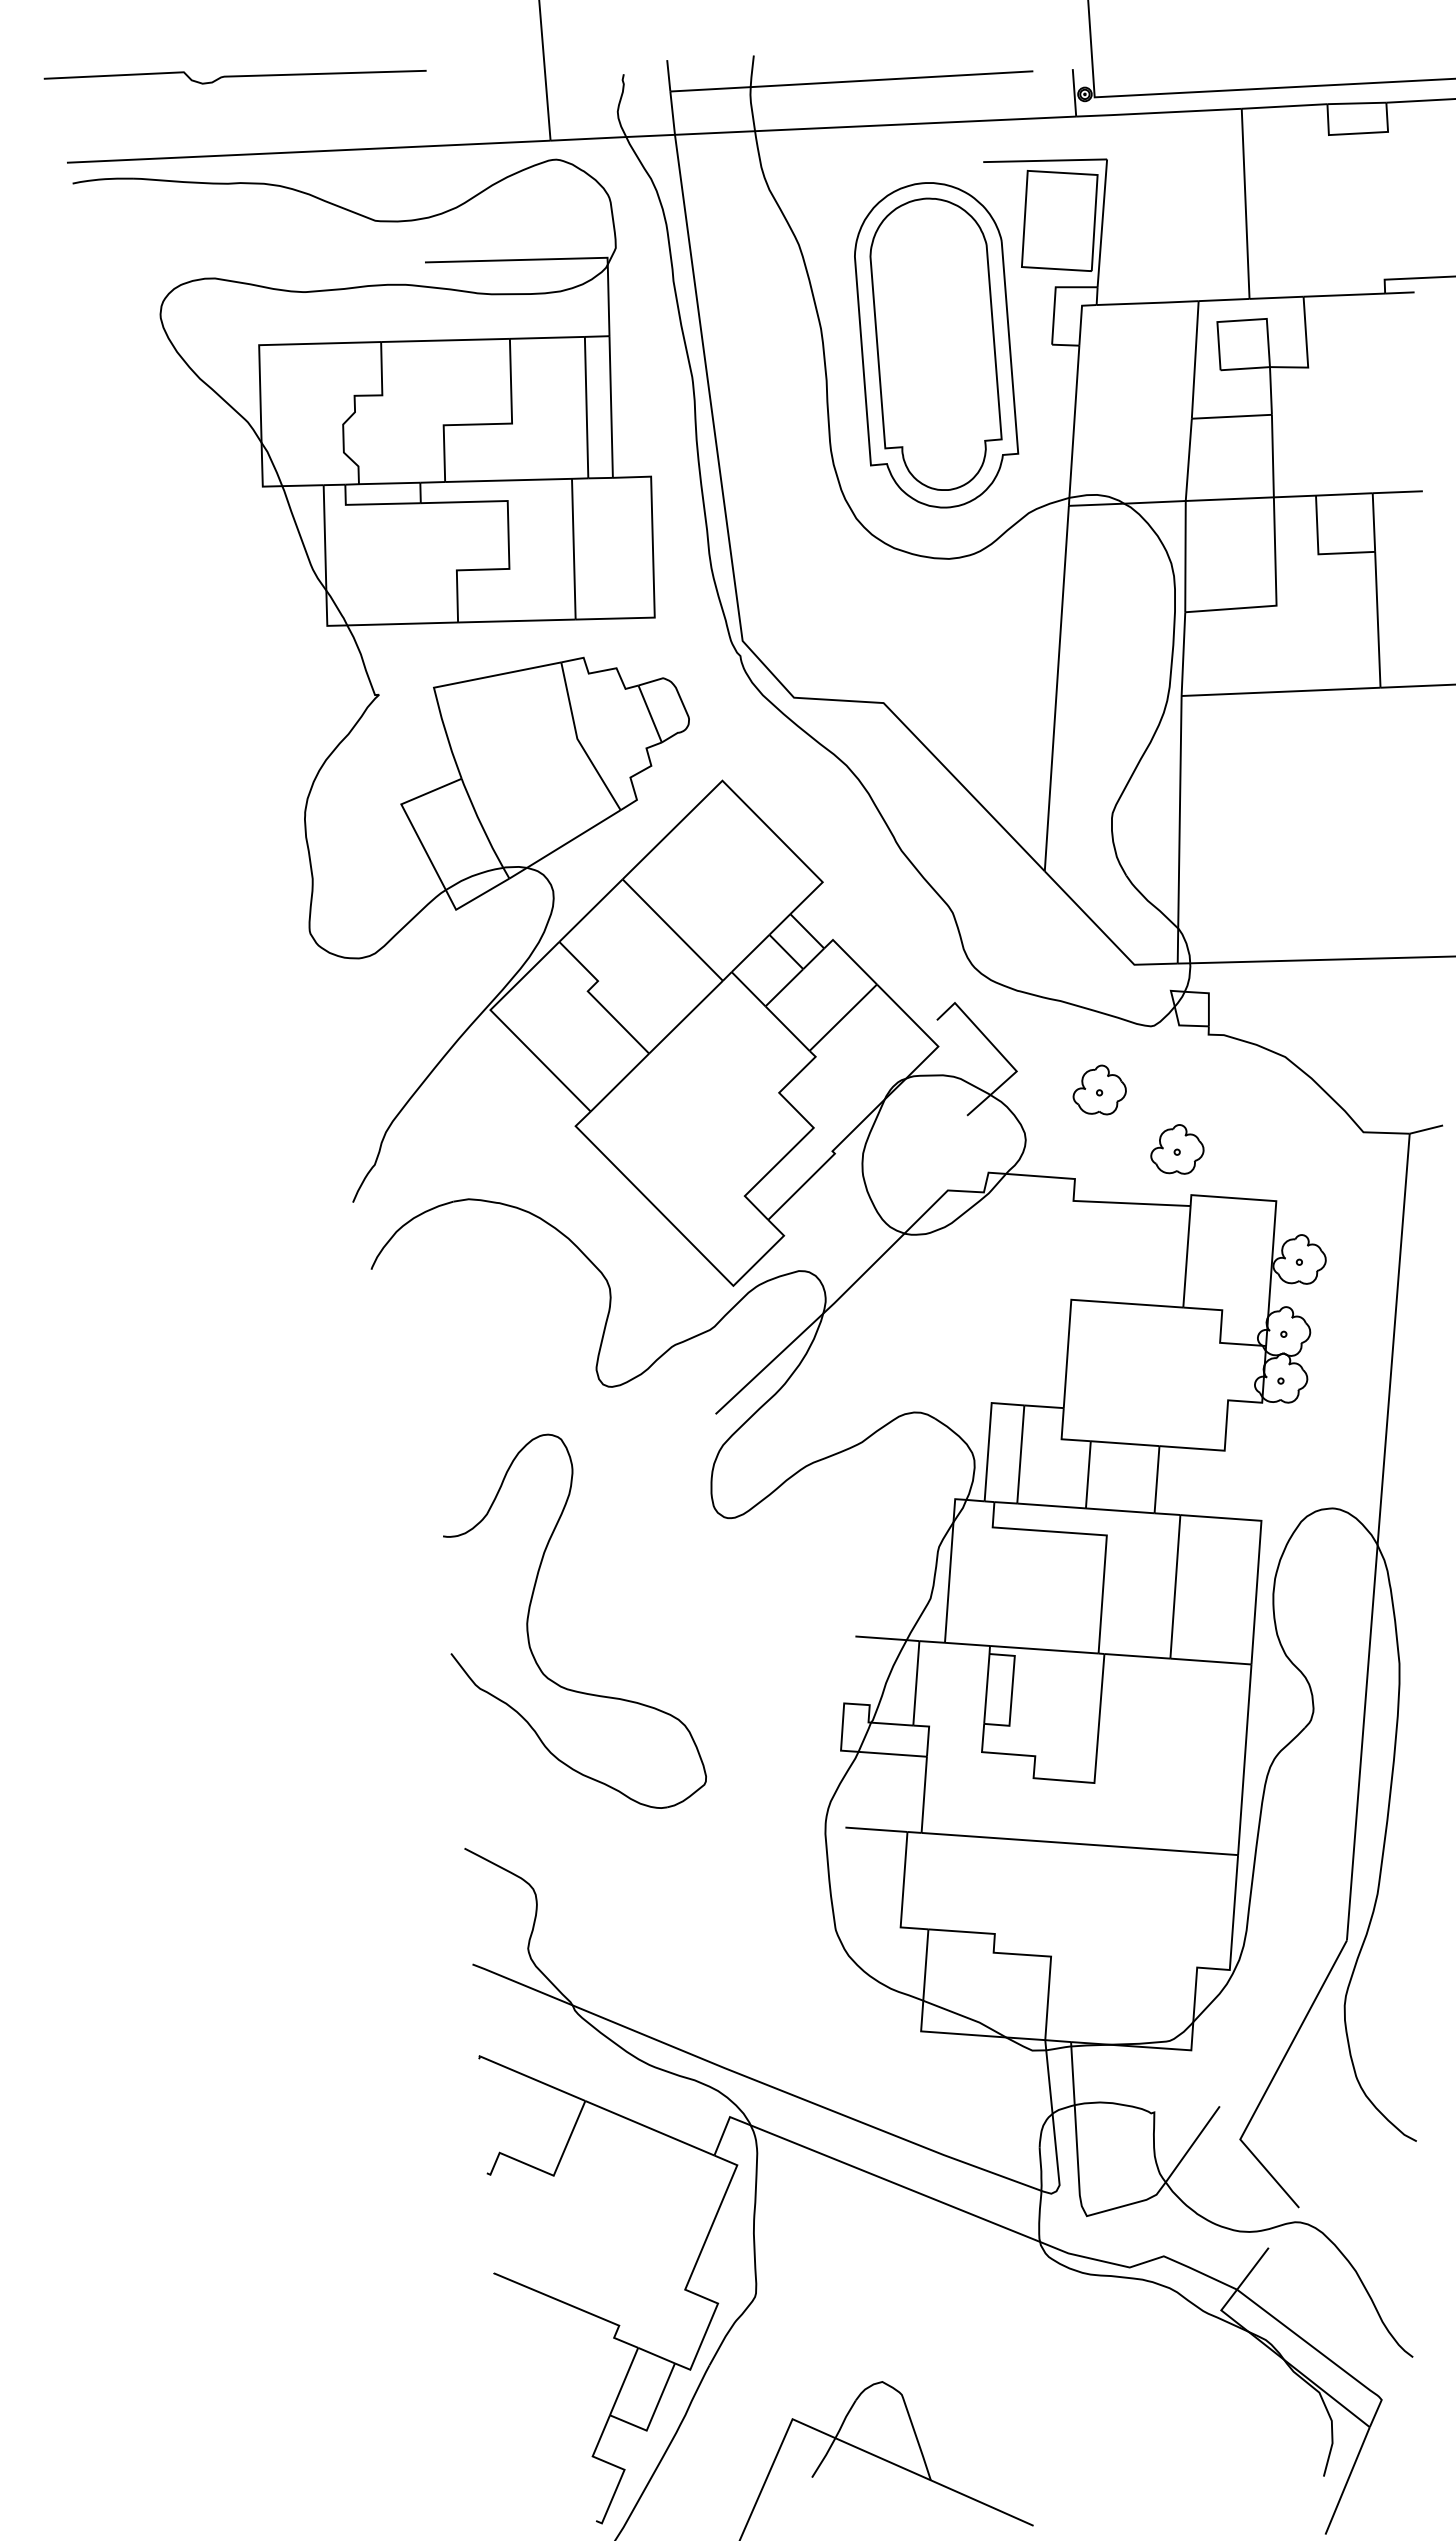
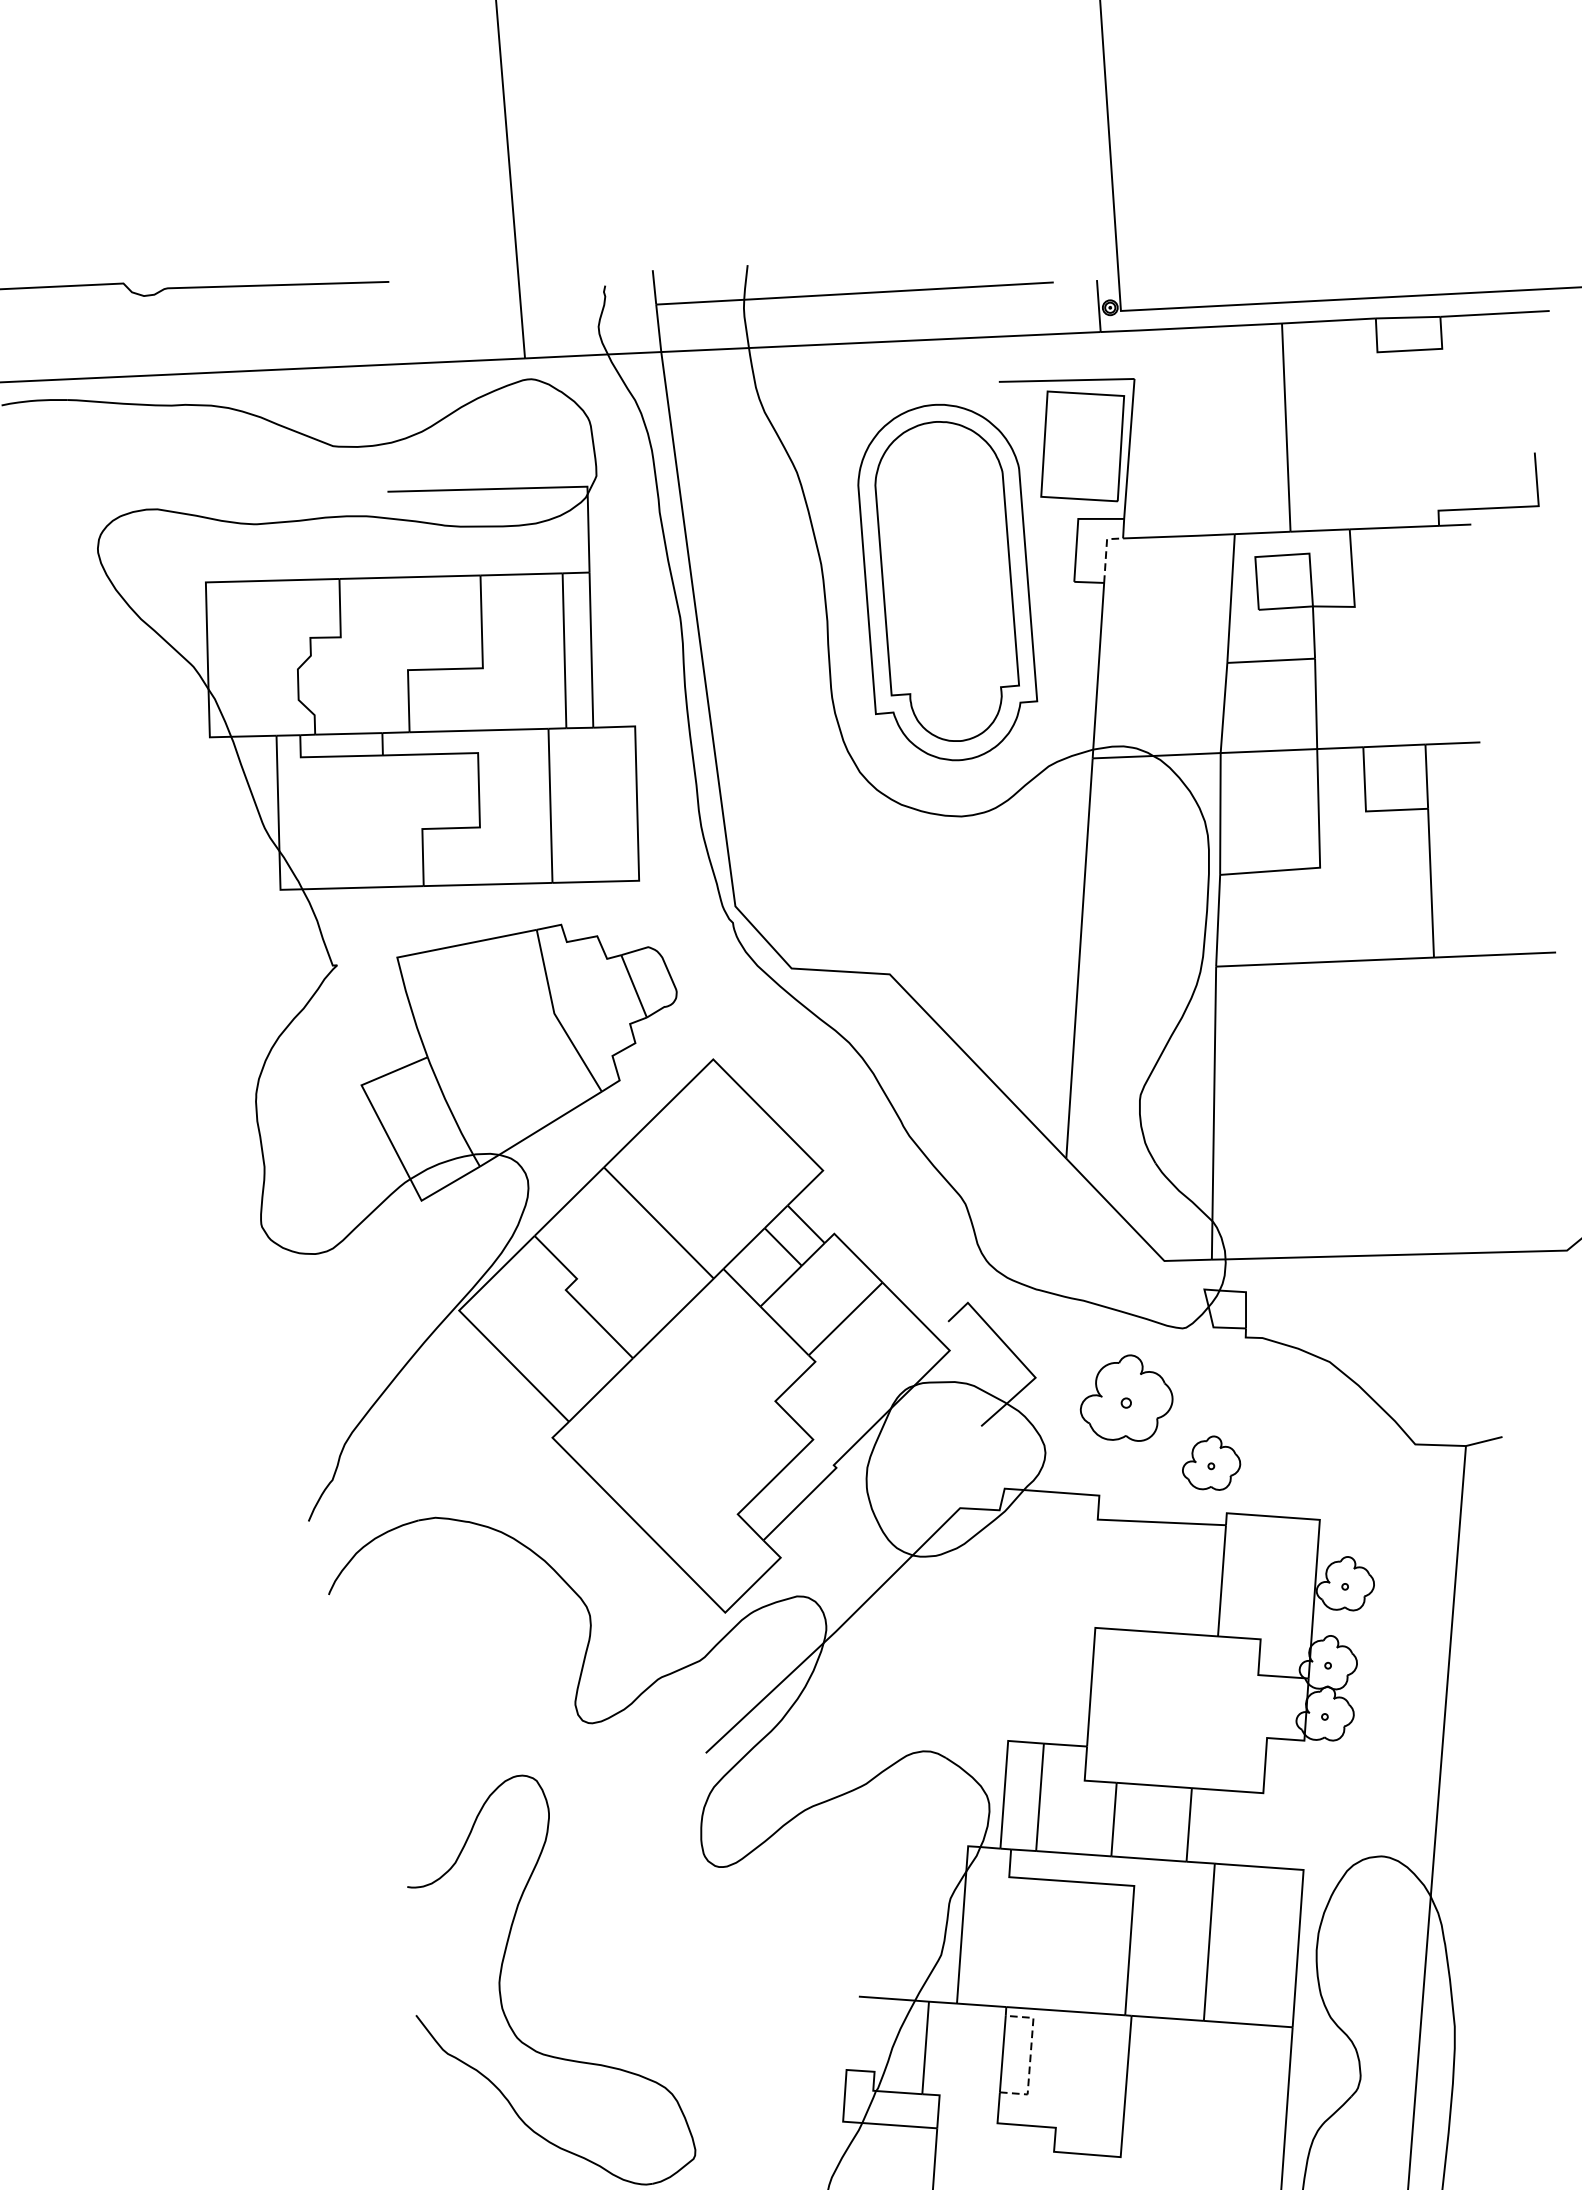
line: (1081, 317) -> (1106, 552), solid -> dashed
part: (1099, 1089) -> (1126, 1397), size x1.6
line: (1012, 1690) -> (1030, 2055), solid -> dashed

